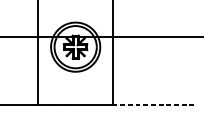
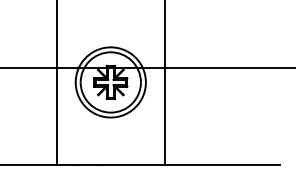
line: (153, 105) -> (222, 165), dashed -> solid

